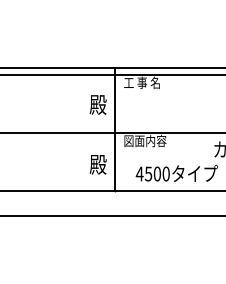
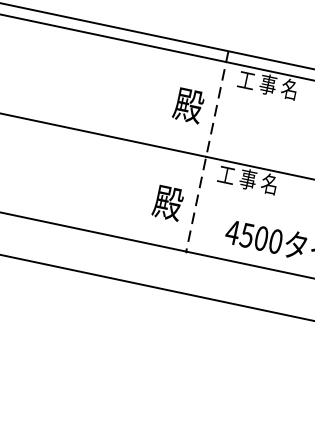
line: (114, 130) -> (206, 152), solid -> dashed
text: (145, 140) -> (253, 179), 図面内容 -> 工 事 名

